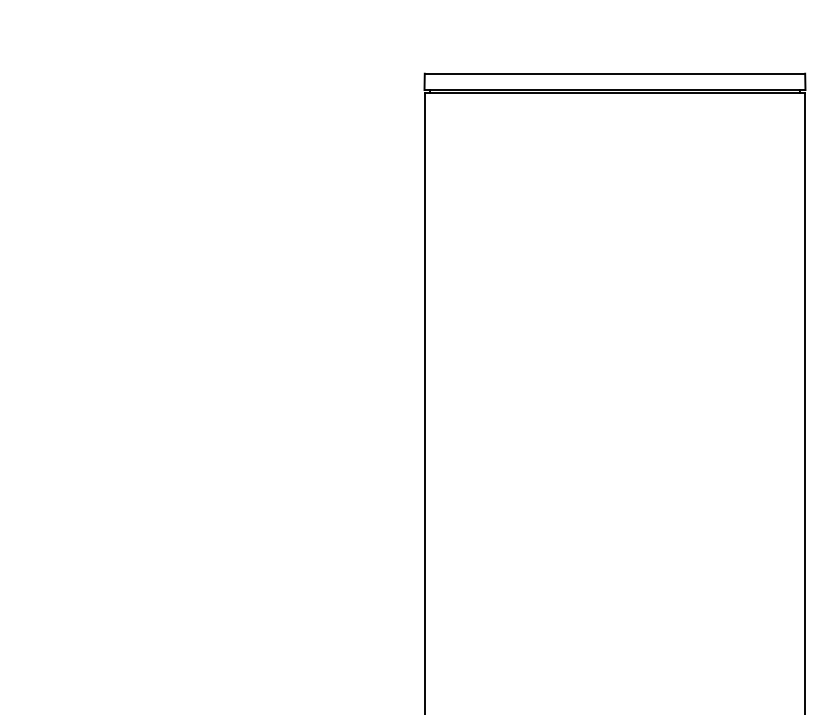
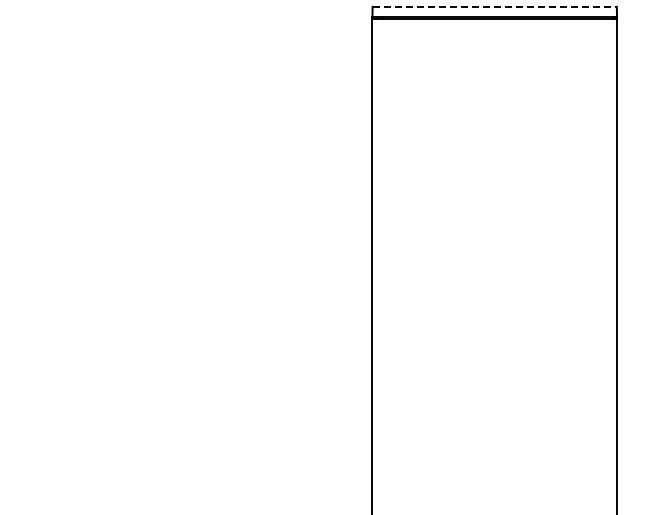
line: (616, 73) -> (495, 6), solid -> dashed

